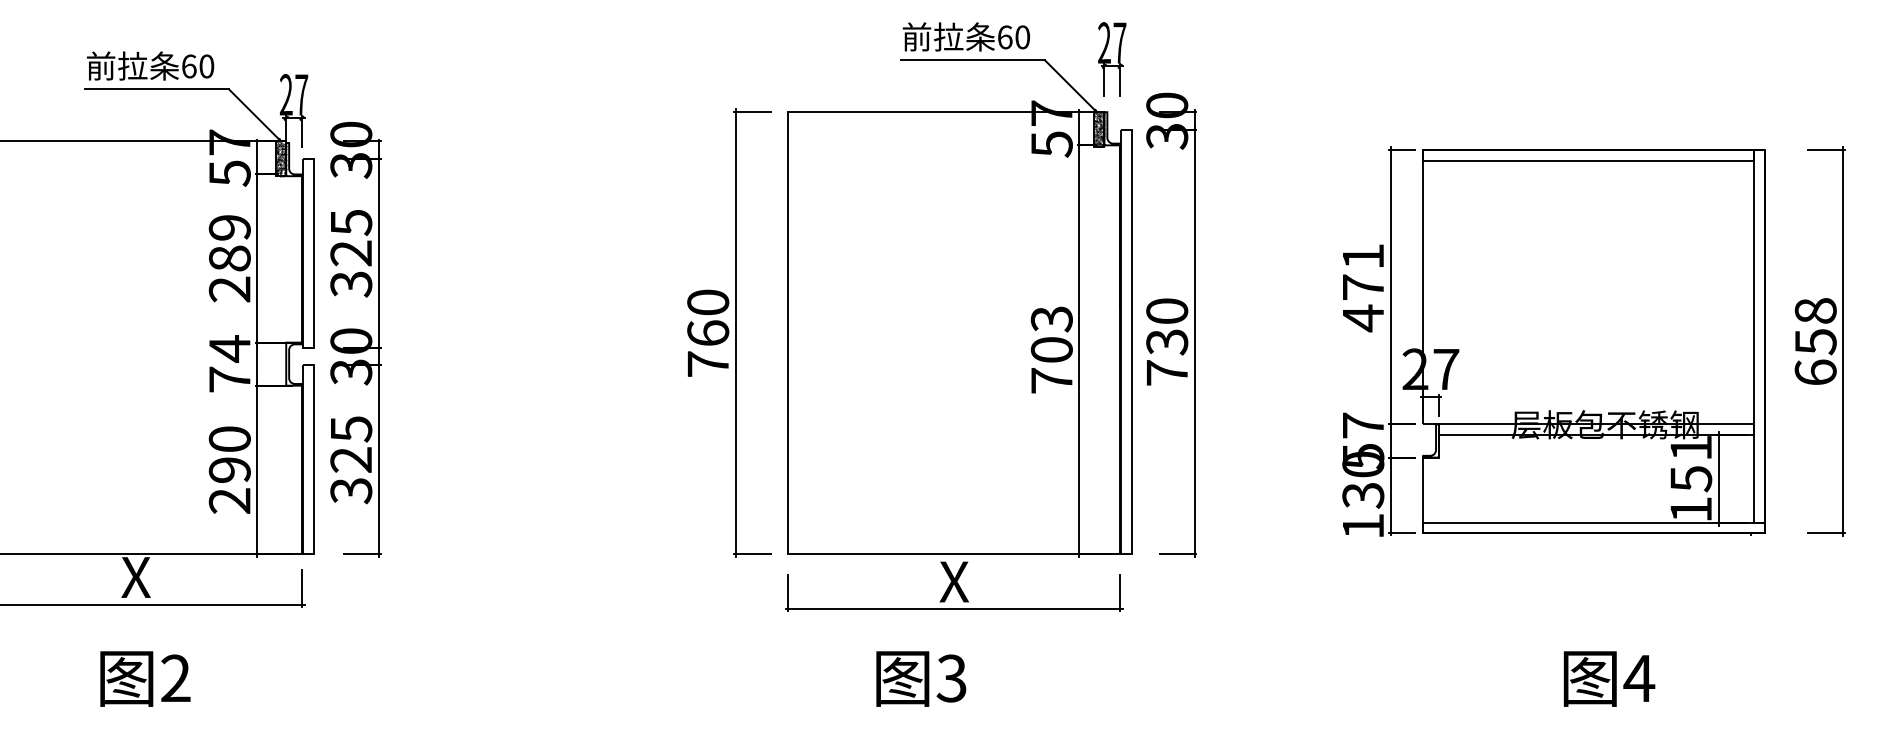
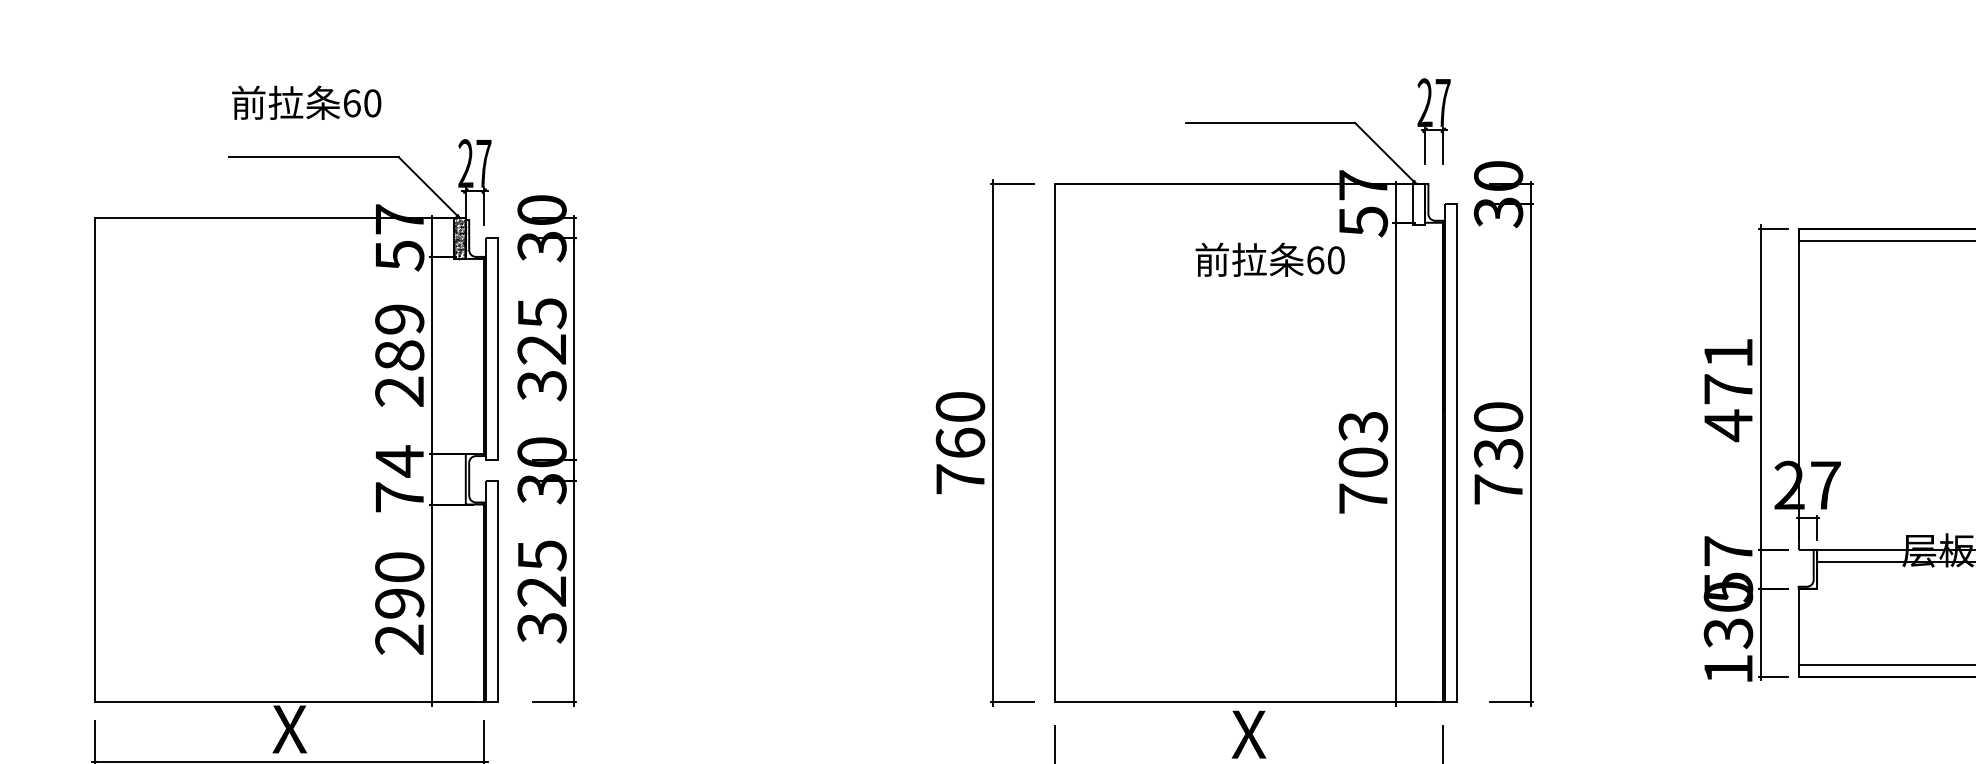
text: (965, 36) -> (1269, 259), moved
text: (150, 65) -> (306, 102), moved
hatch: (1098, 129) -> (1418, 204), removed

